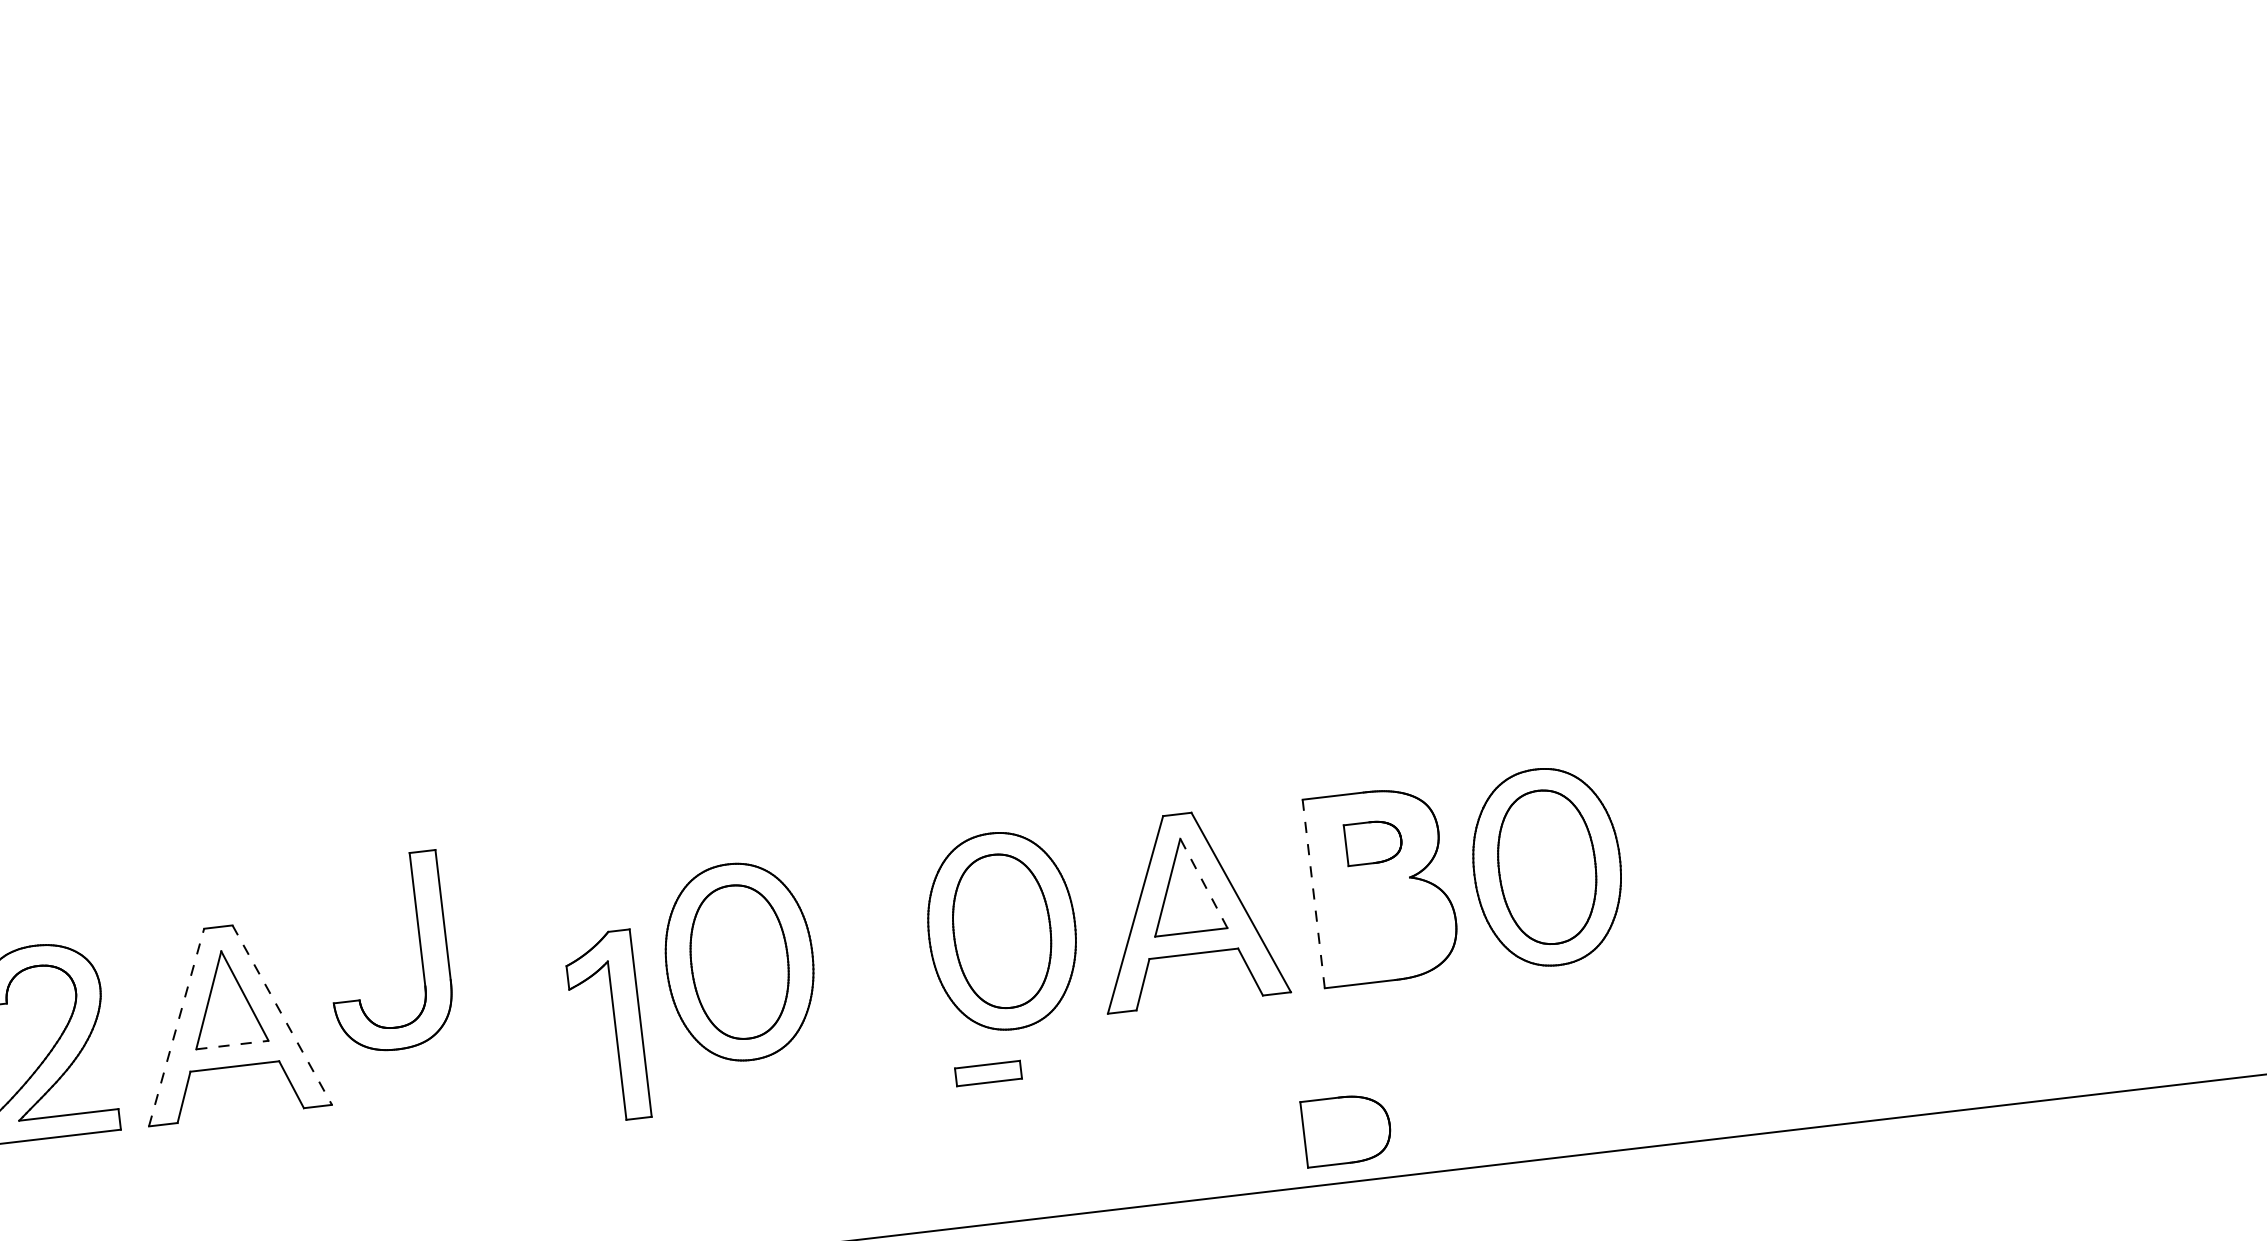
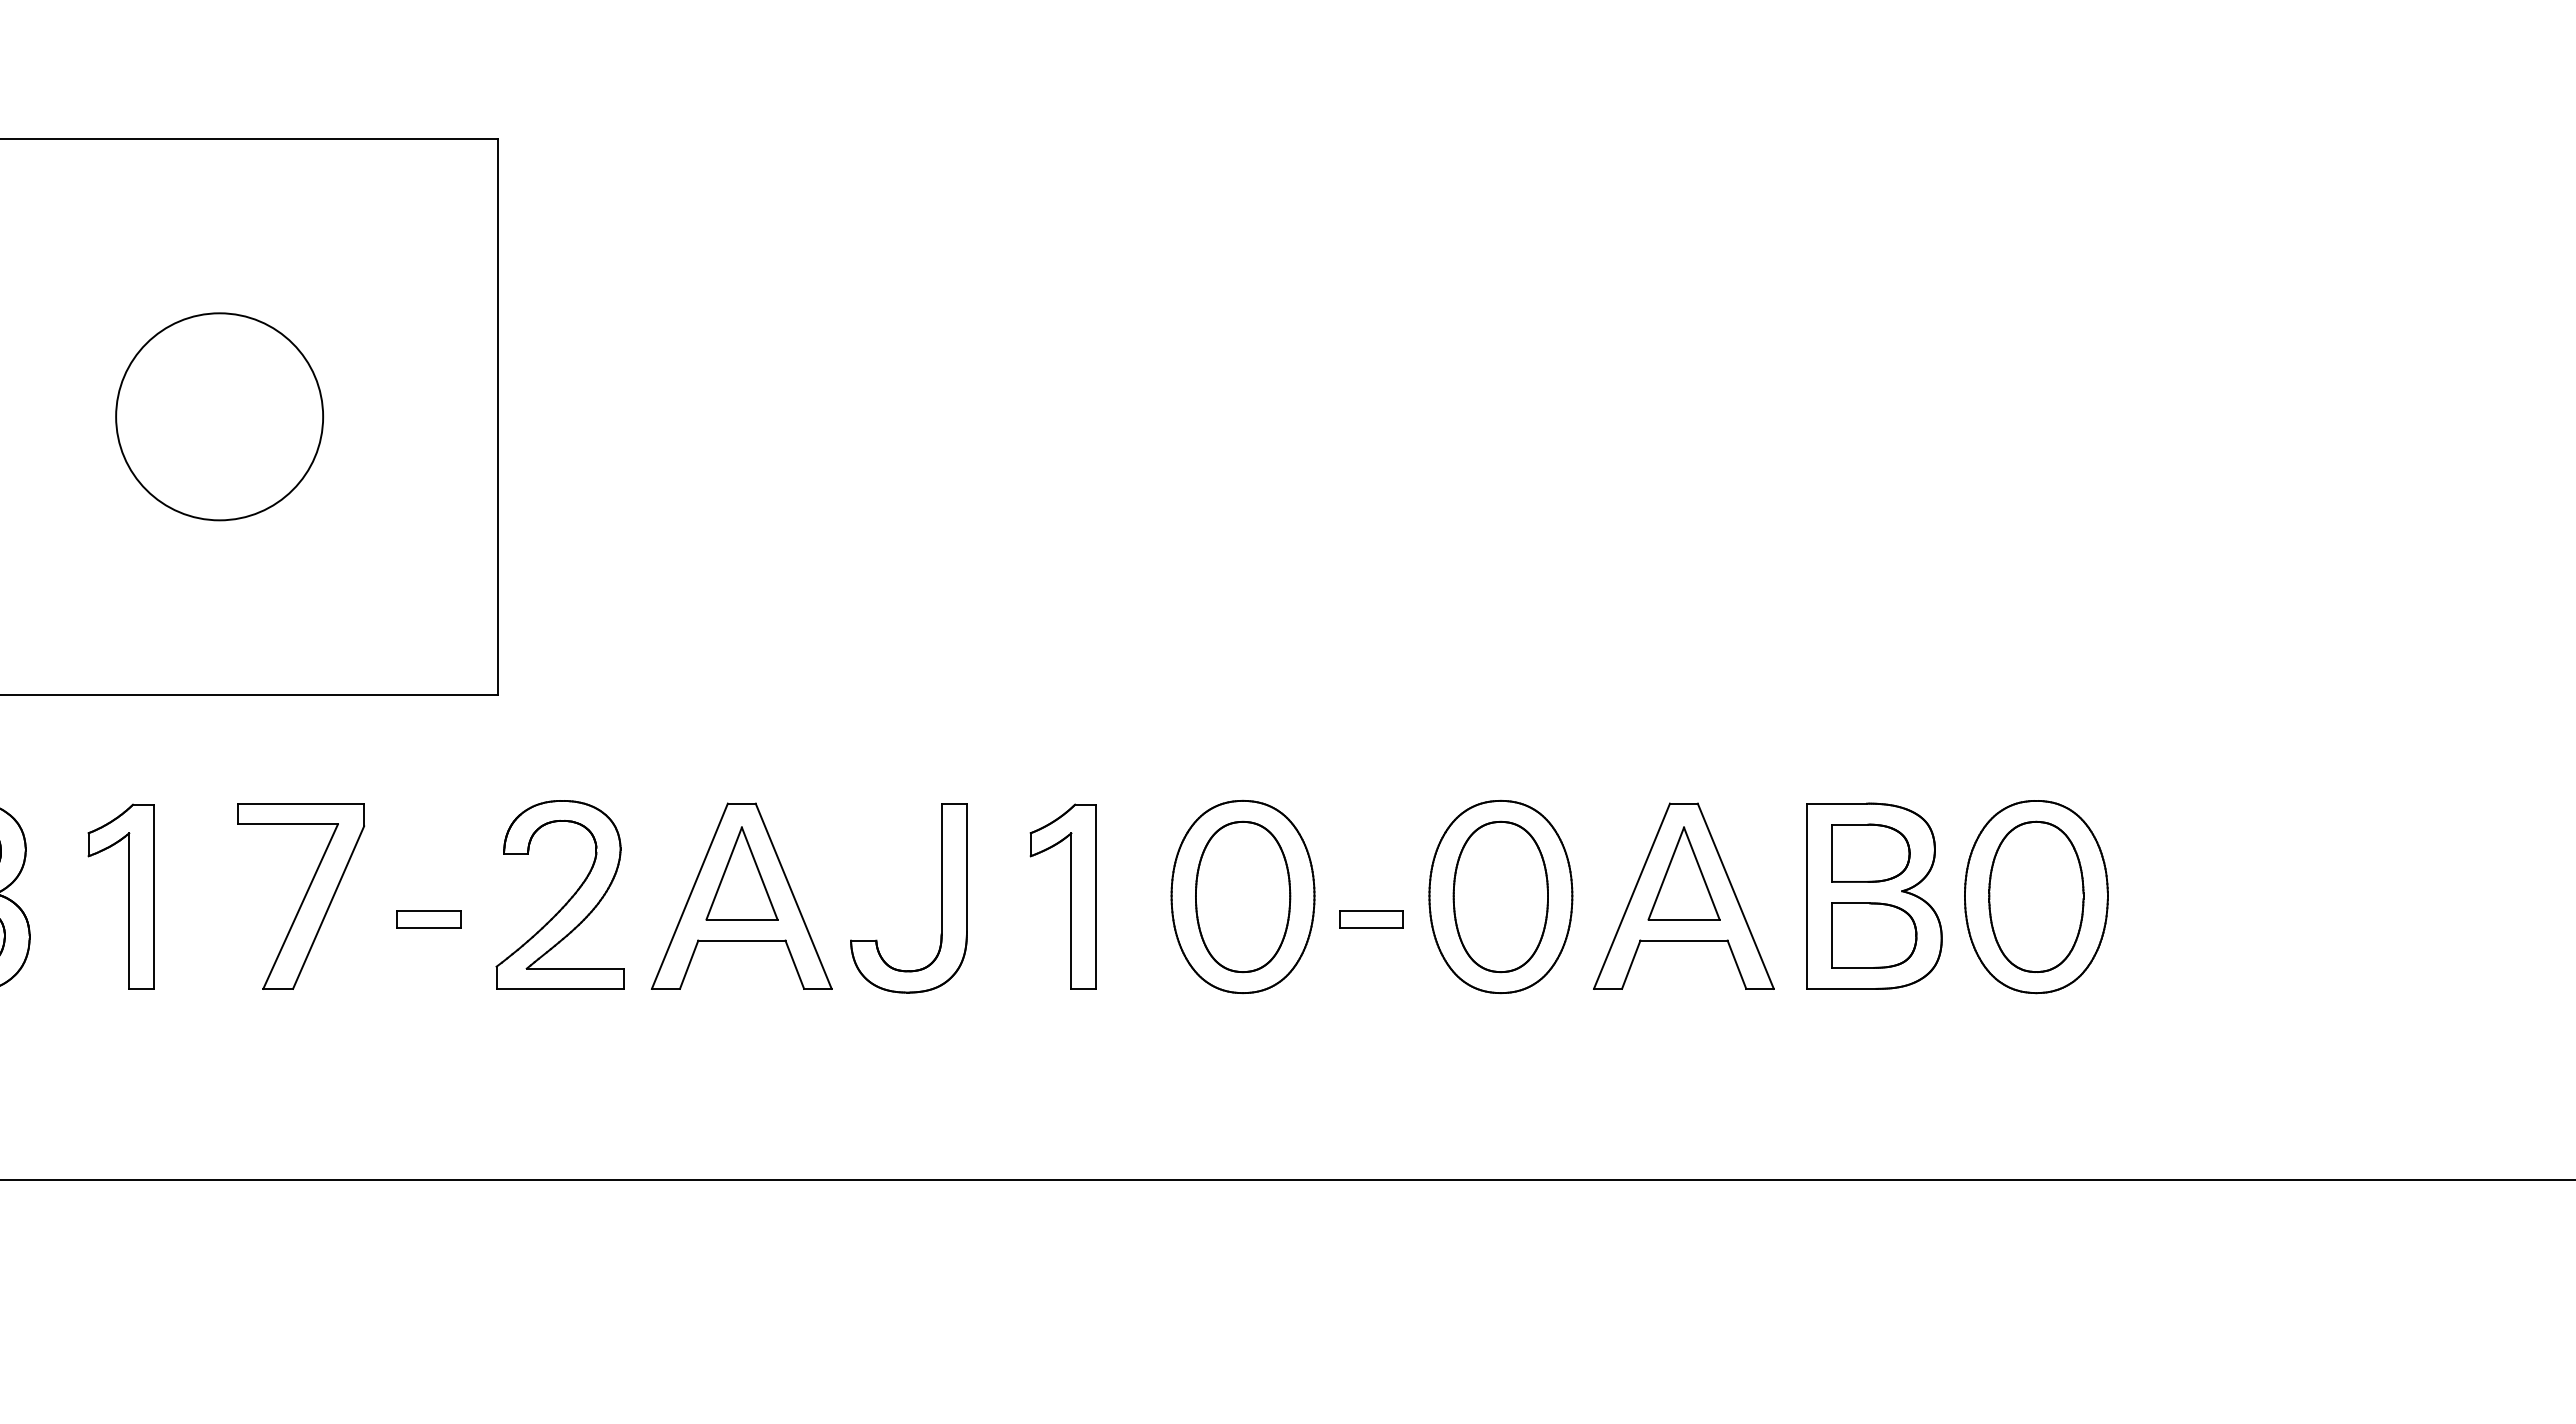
part: (1373, 841) -> (1870, 852), size x1.43
line: (1203, 883) -> (1701, 873), dashed -> solid
line: (1314, 894) -> (1807, 896), dashed -> solid
part: (420, 949) -> (941, 898), moved
line: (282, 1015) -> (793, 896), dashed -> solid
part: (614, 1025) -> (1070, 896), moved
line: (177, 1026) -> (690, 895), dashed -> solid
line: (232, 1044) -> (742, 919), dashed -> solid
part: (988, 1073) -> (1371, 919), moved
part: (1347, 1129) -> (1874, 935), moved

